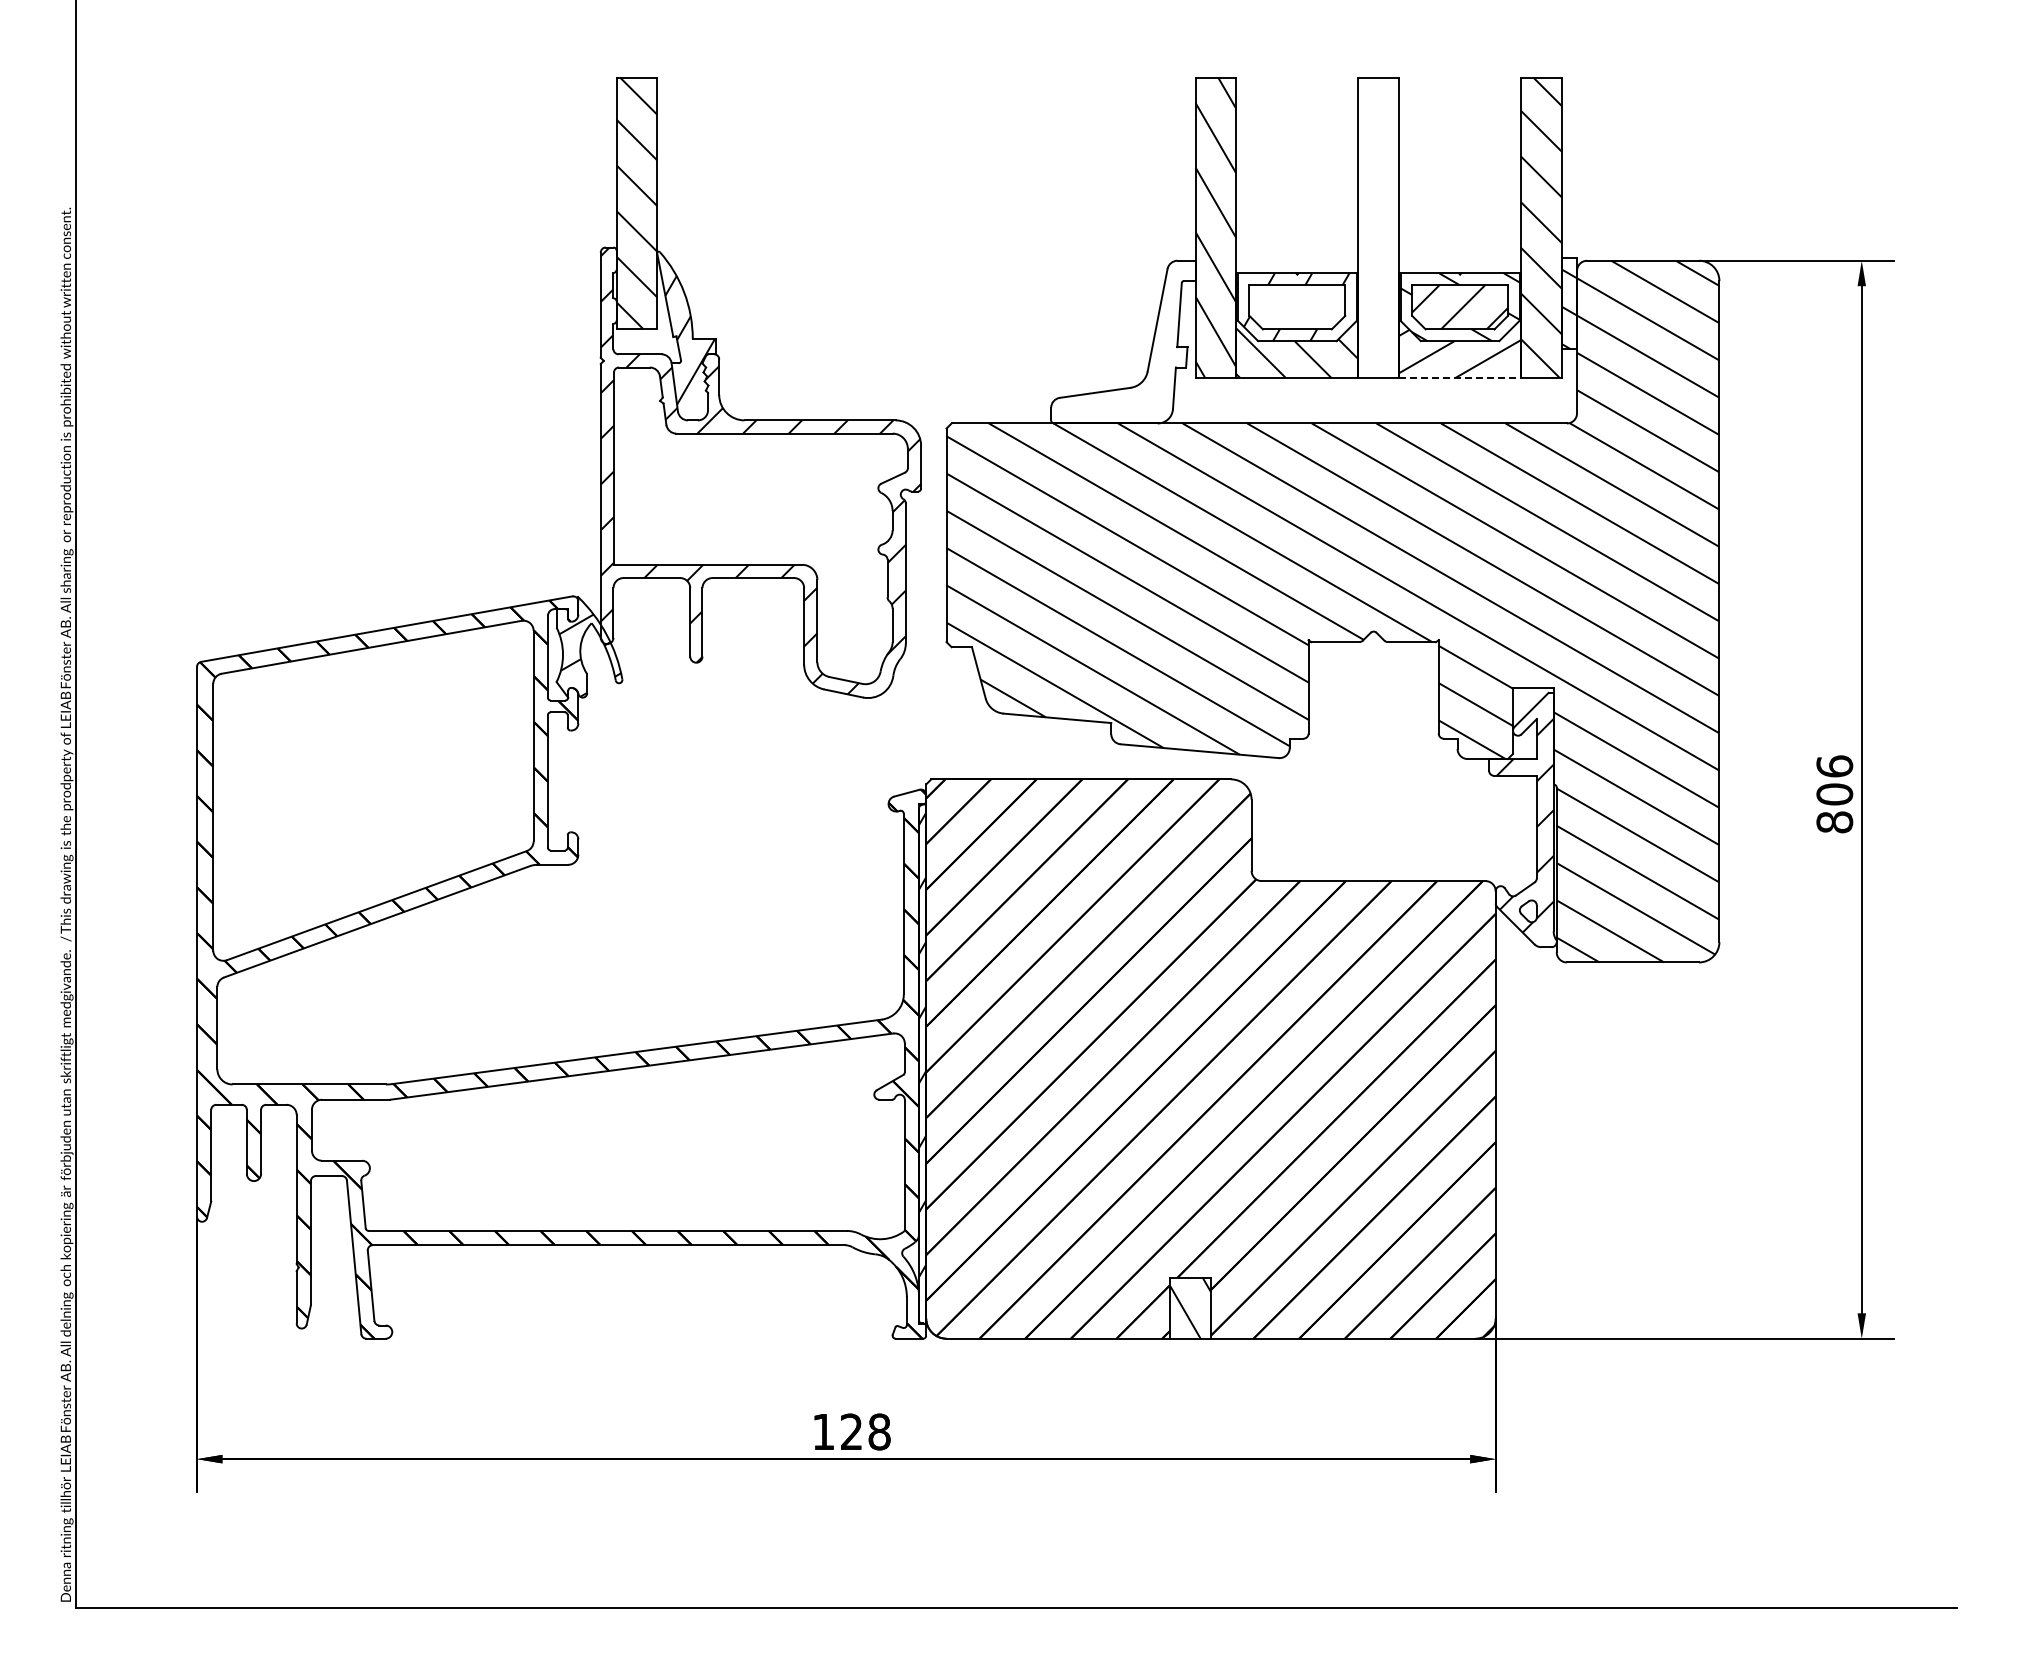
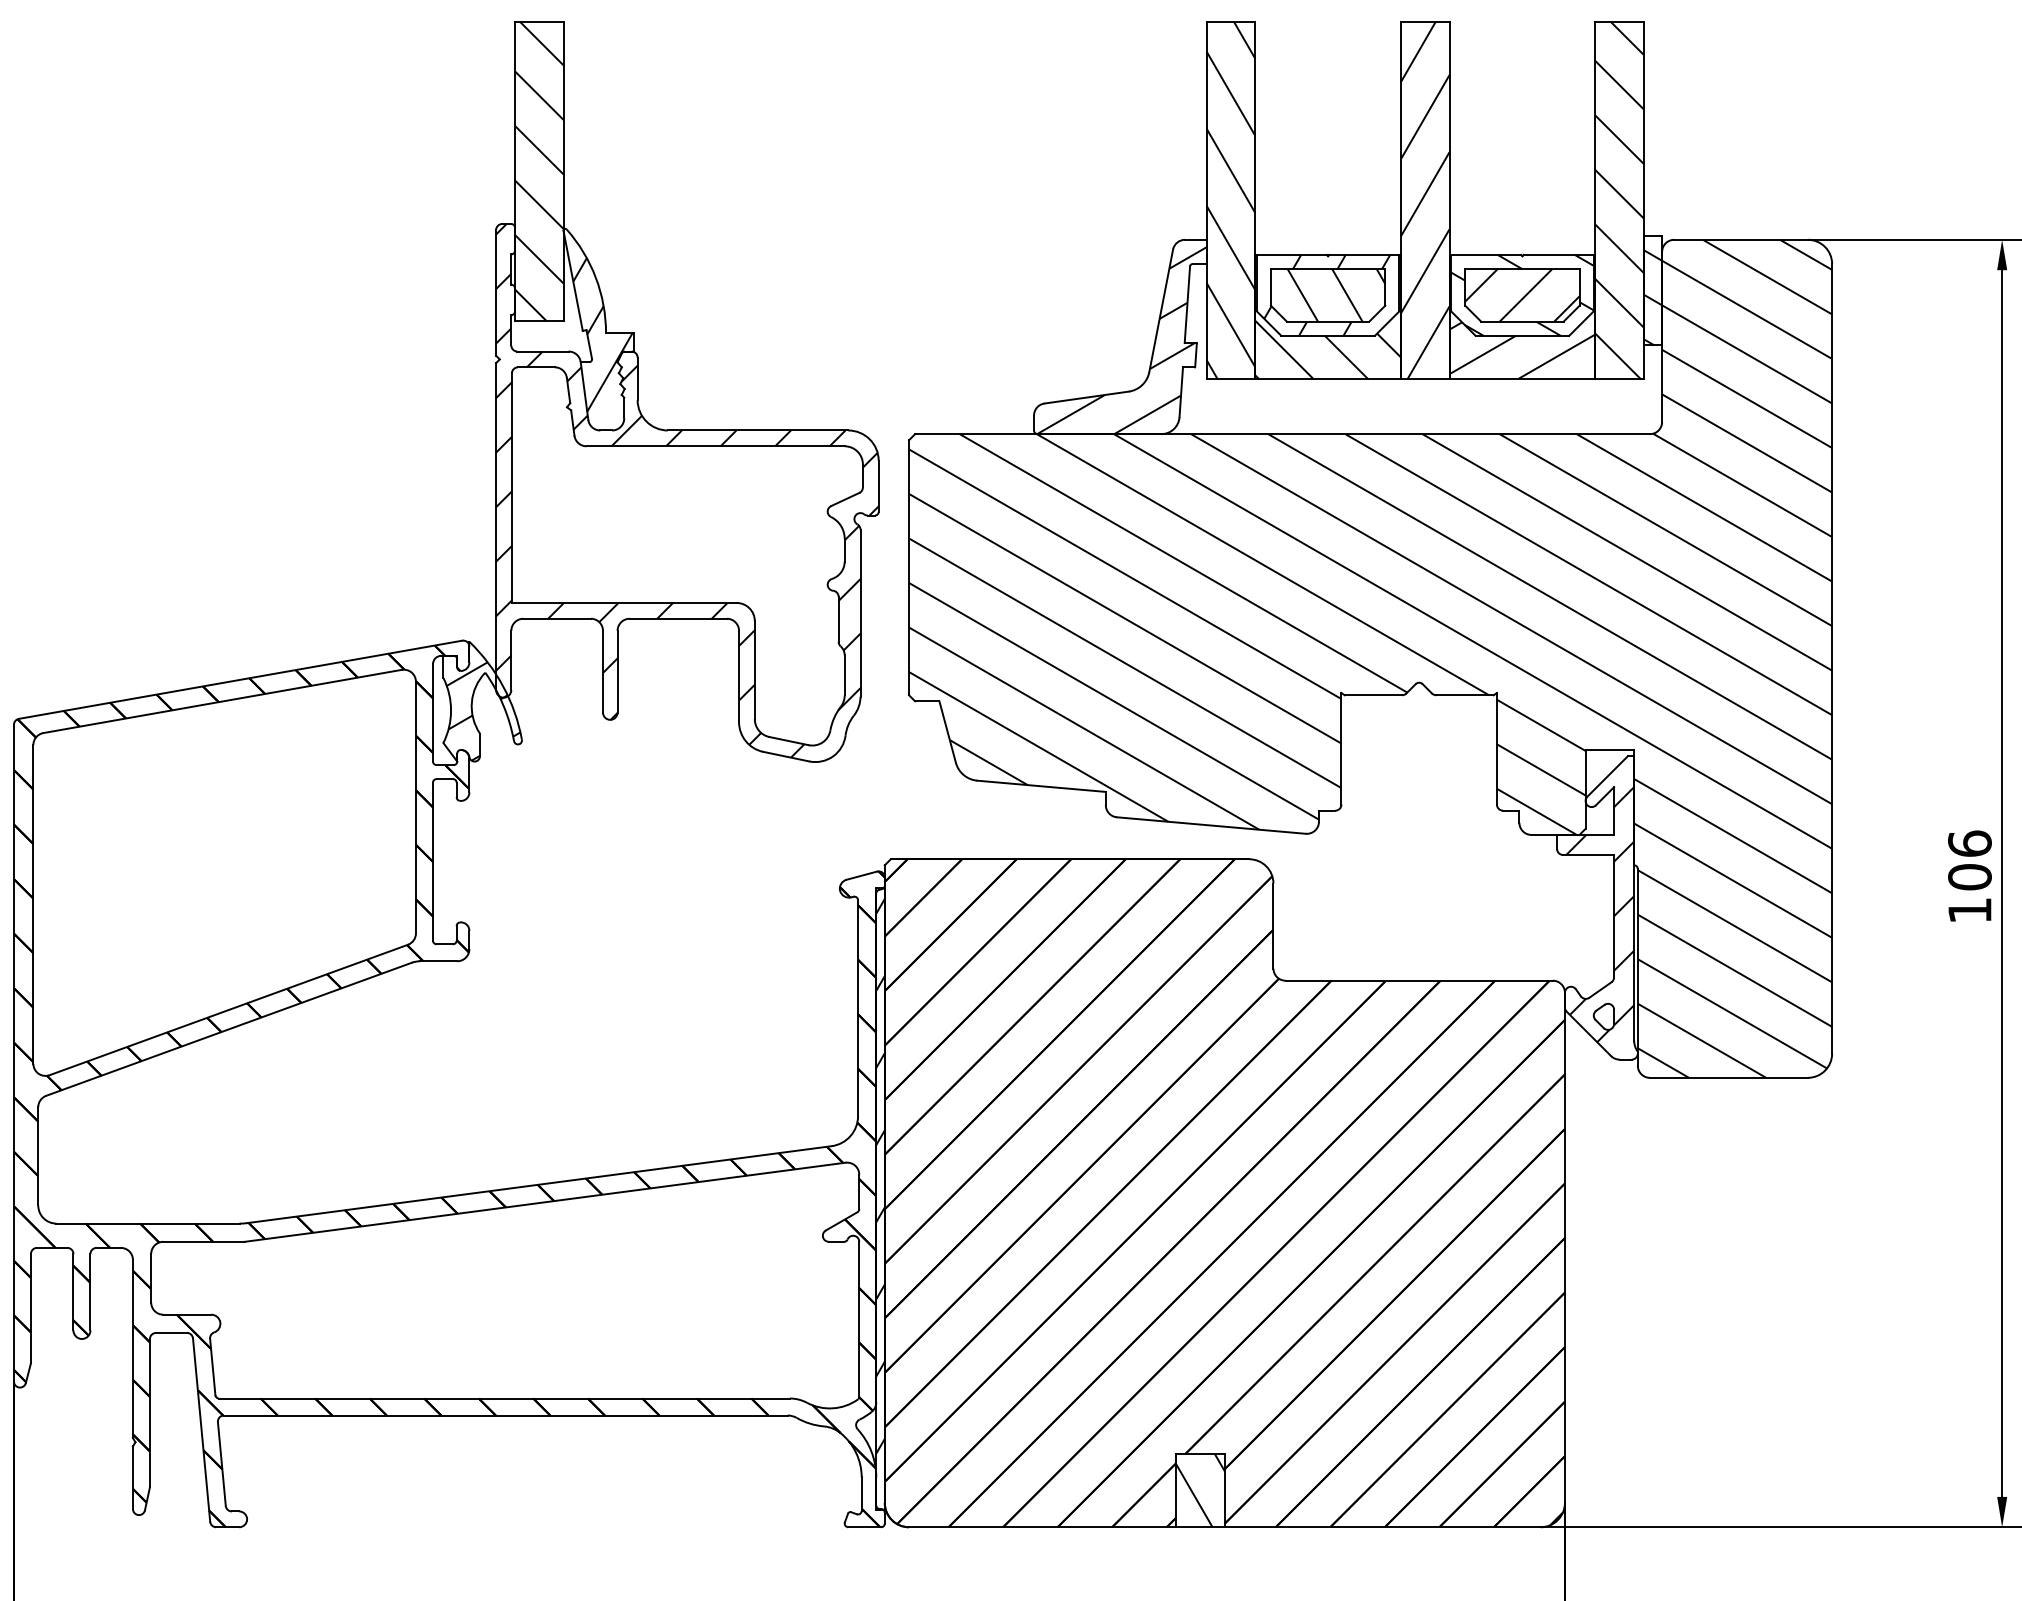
hatch: (1378, 227) -> (1424, 200), added
hatch: (1304, 307) -> (1336, 295), added
hatch: (1124, 344) -> (1121, 339), added
line: (1460, 377) -> (1522, 379), dashed -> solid
text: (1834, 822) -> (1969, 910), 806 -> 106

